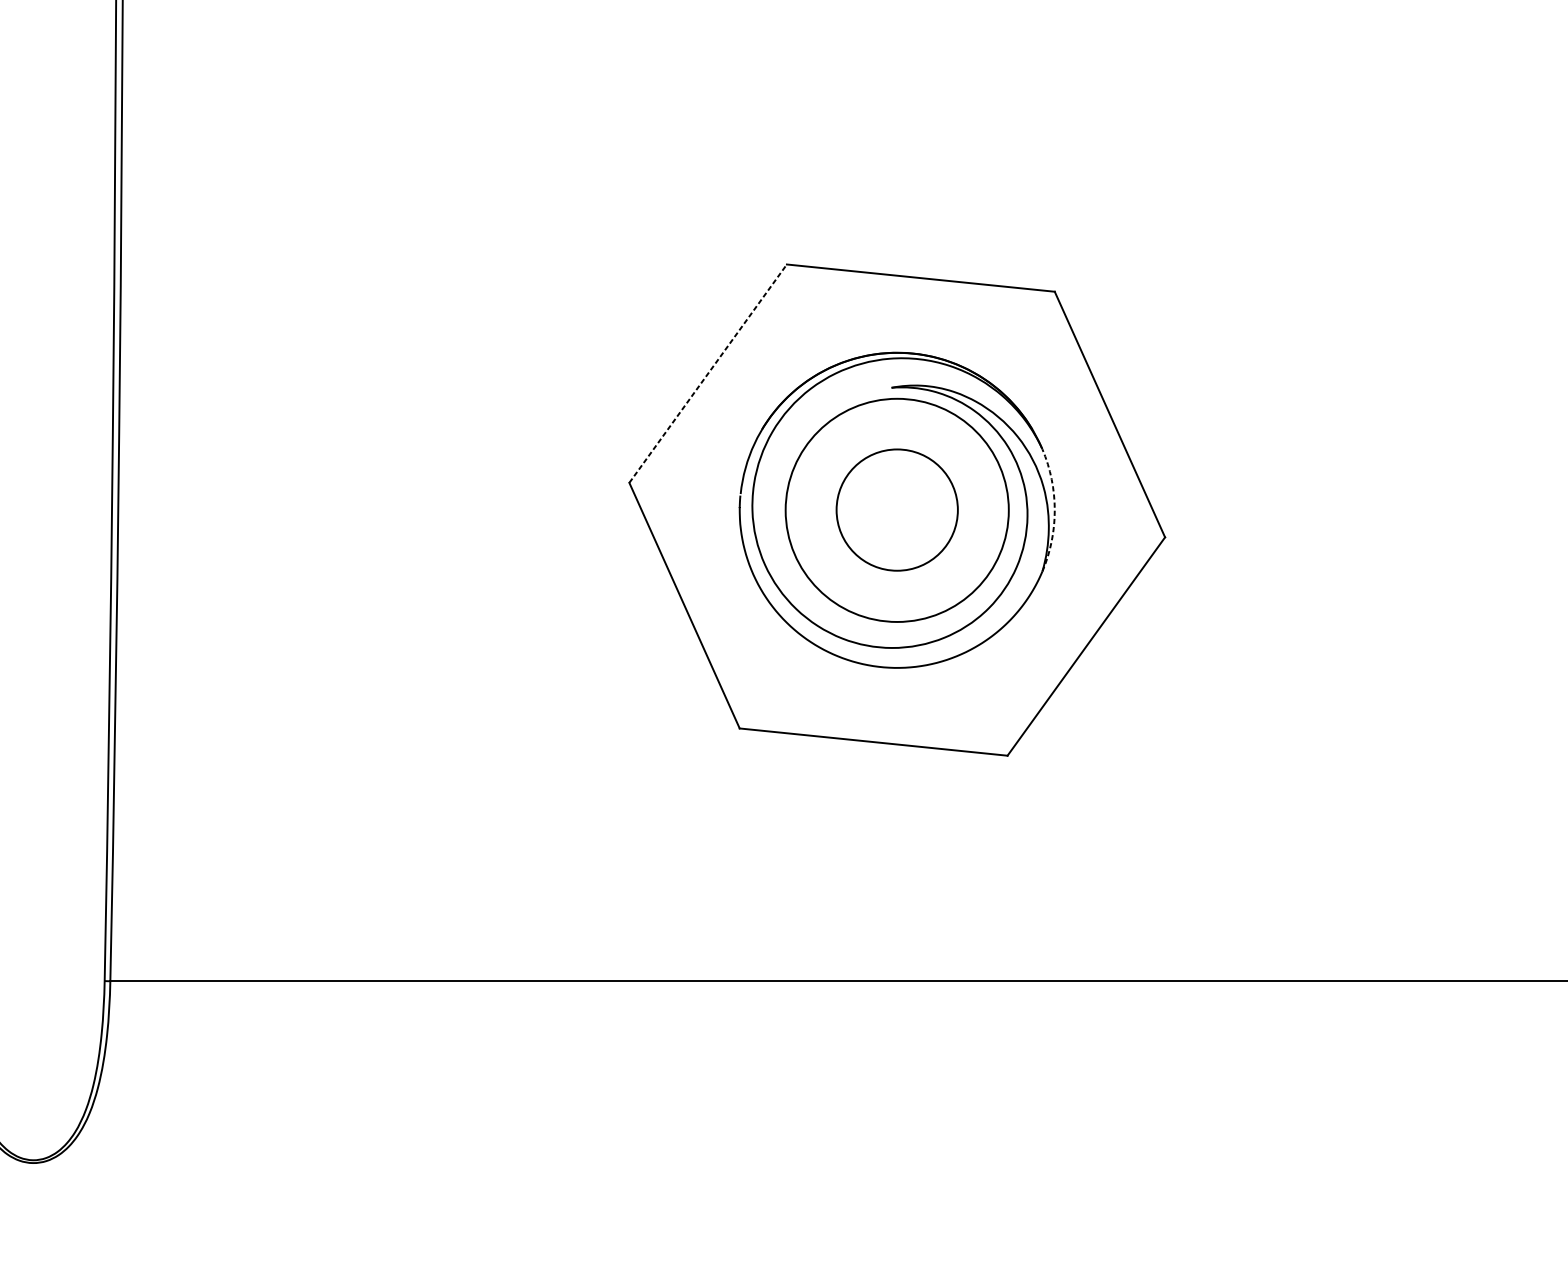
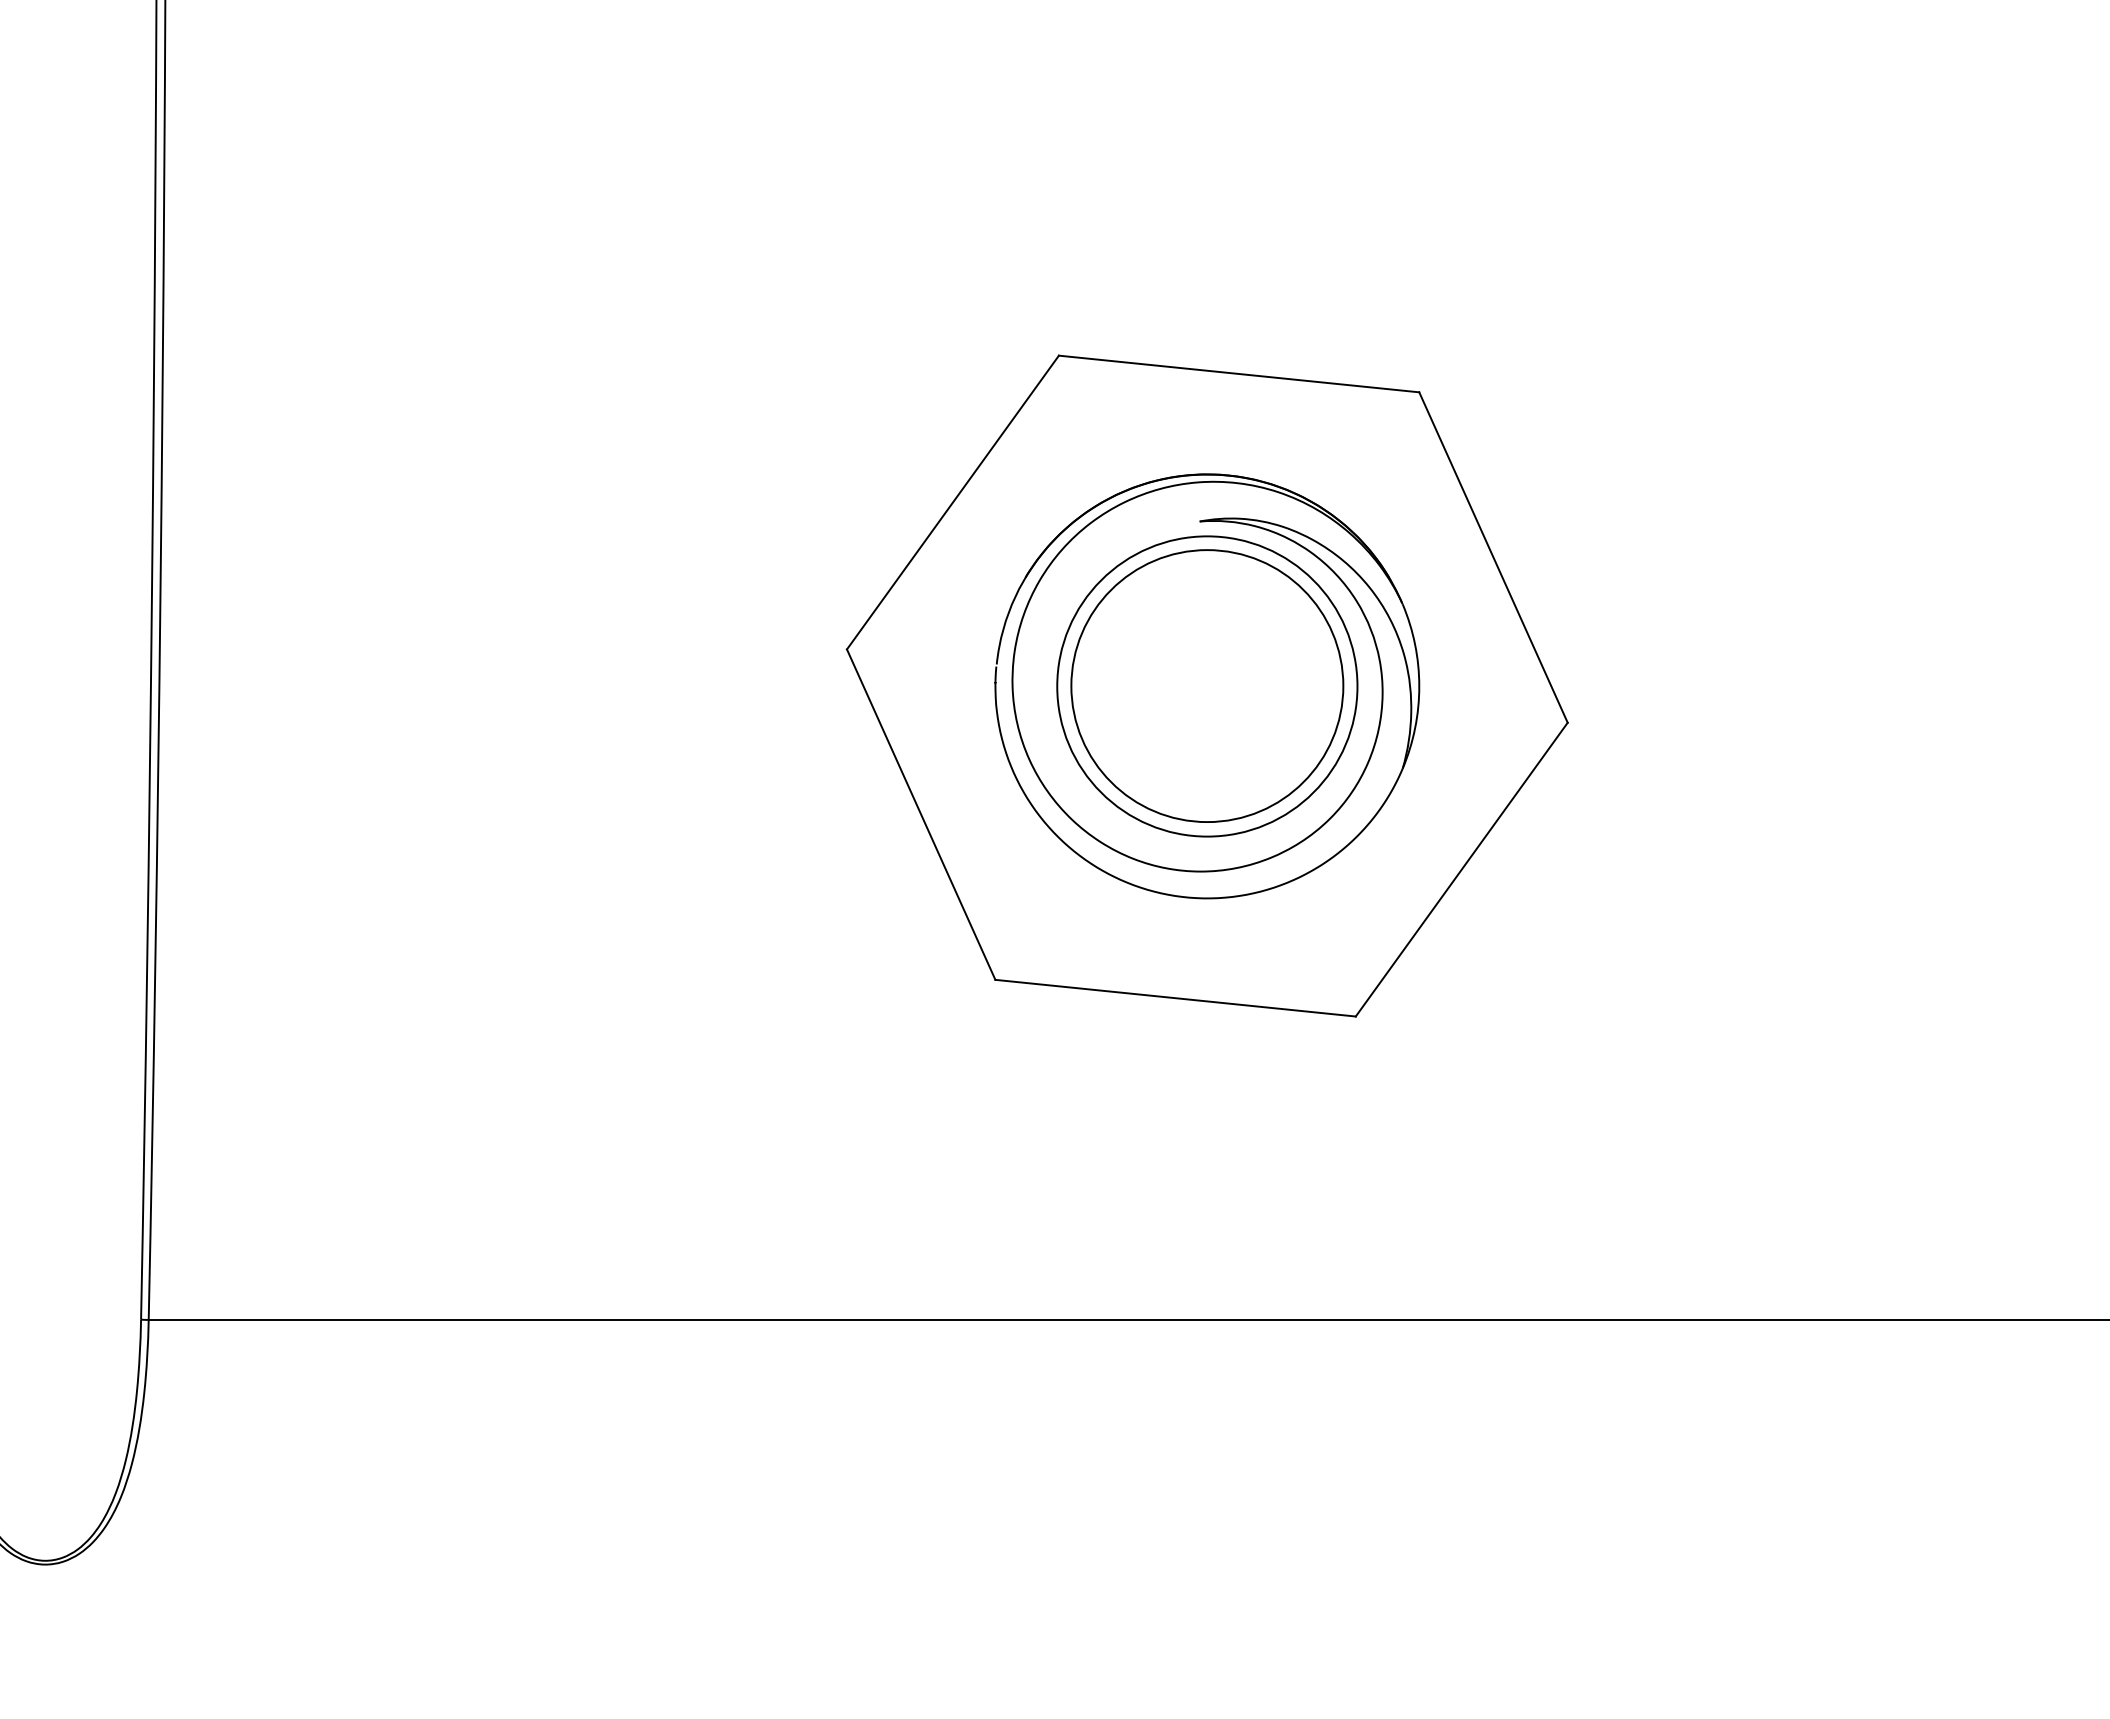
line: (708, 373) -> (953, 502), dashed -> solid
circle: (897, 510) -> (1207, 686), size x1.67
arc: (1054, 510) -> (1419, 686), dashed -> solid

